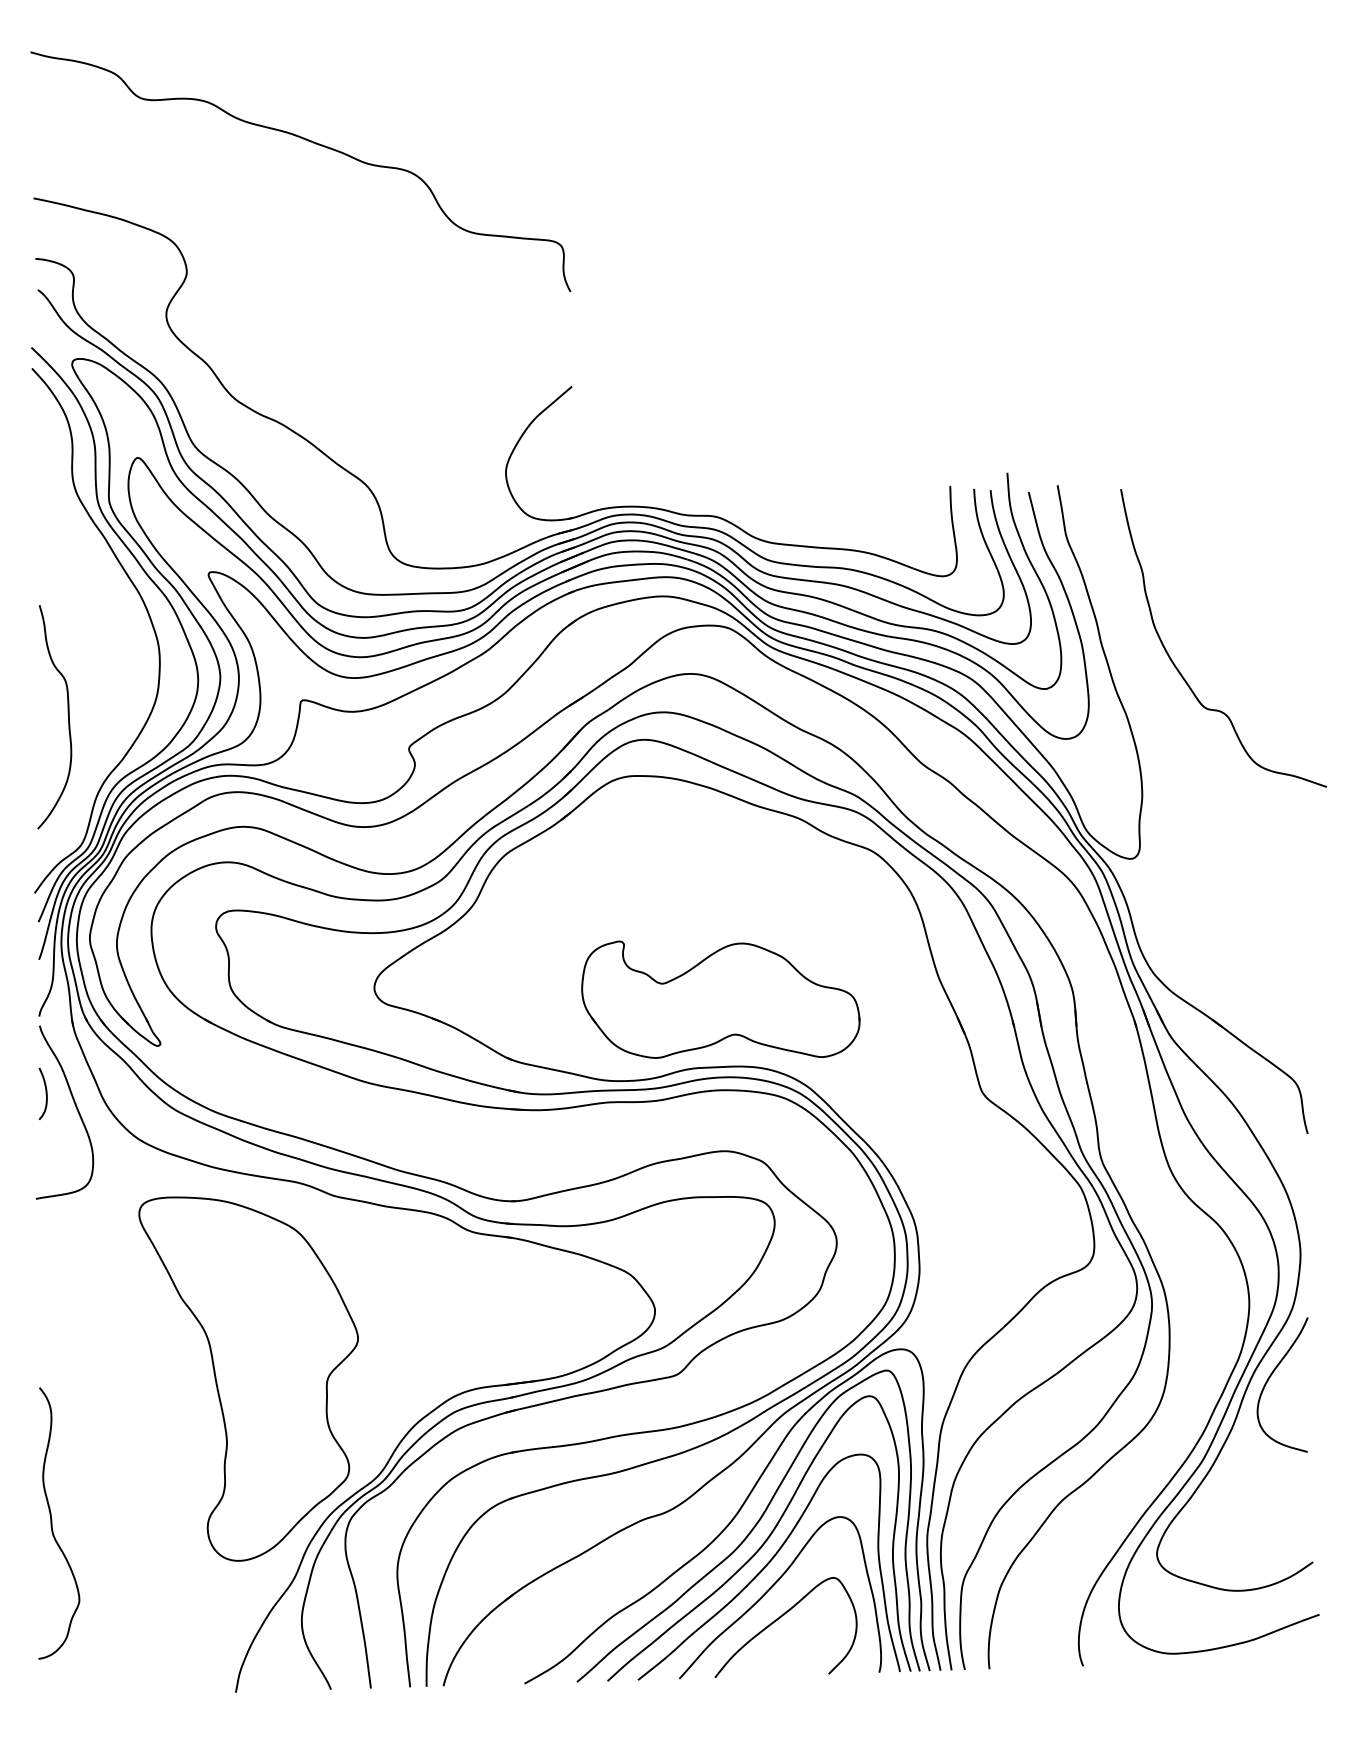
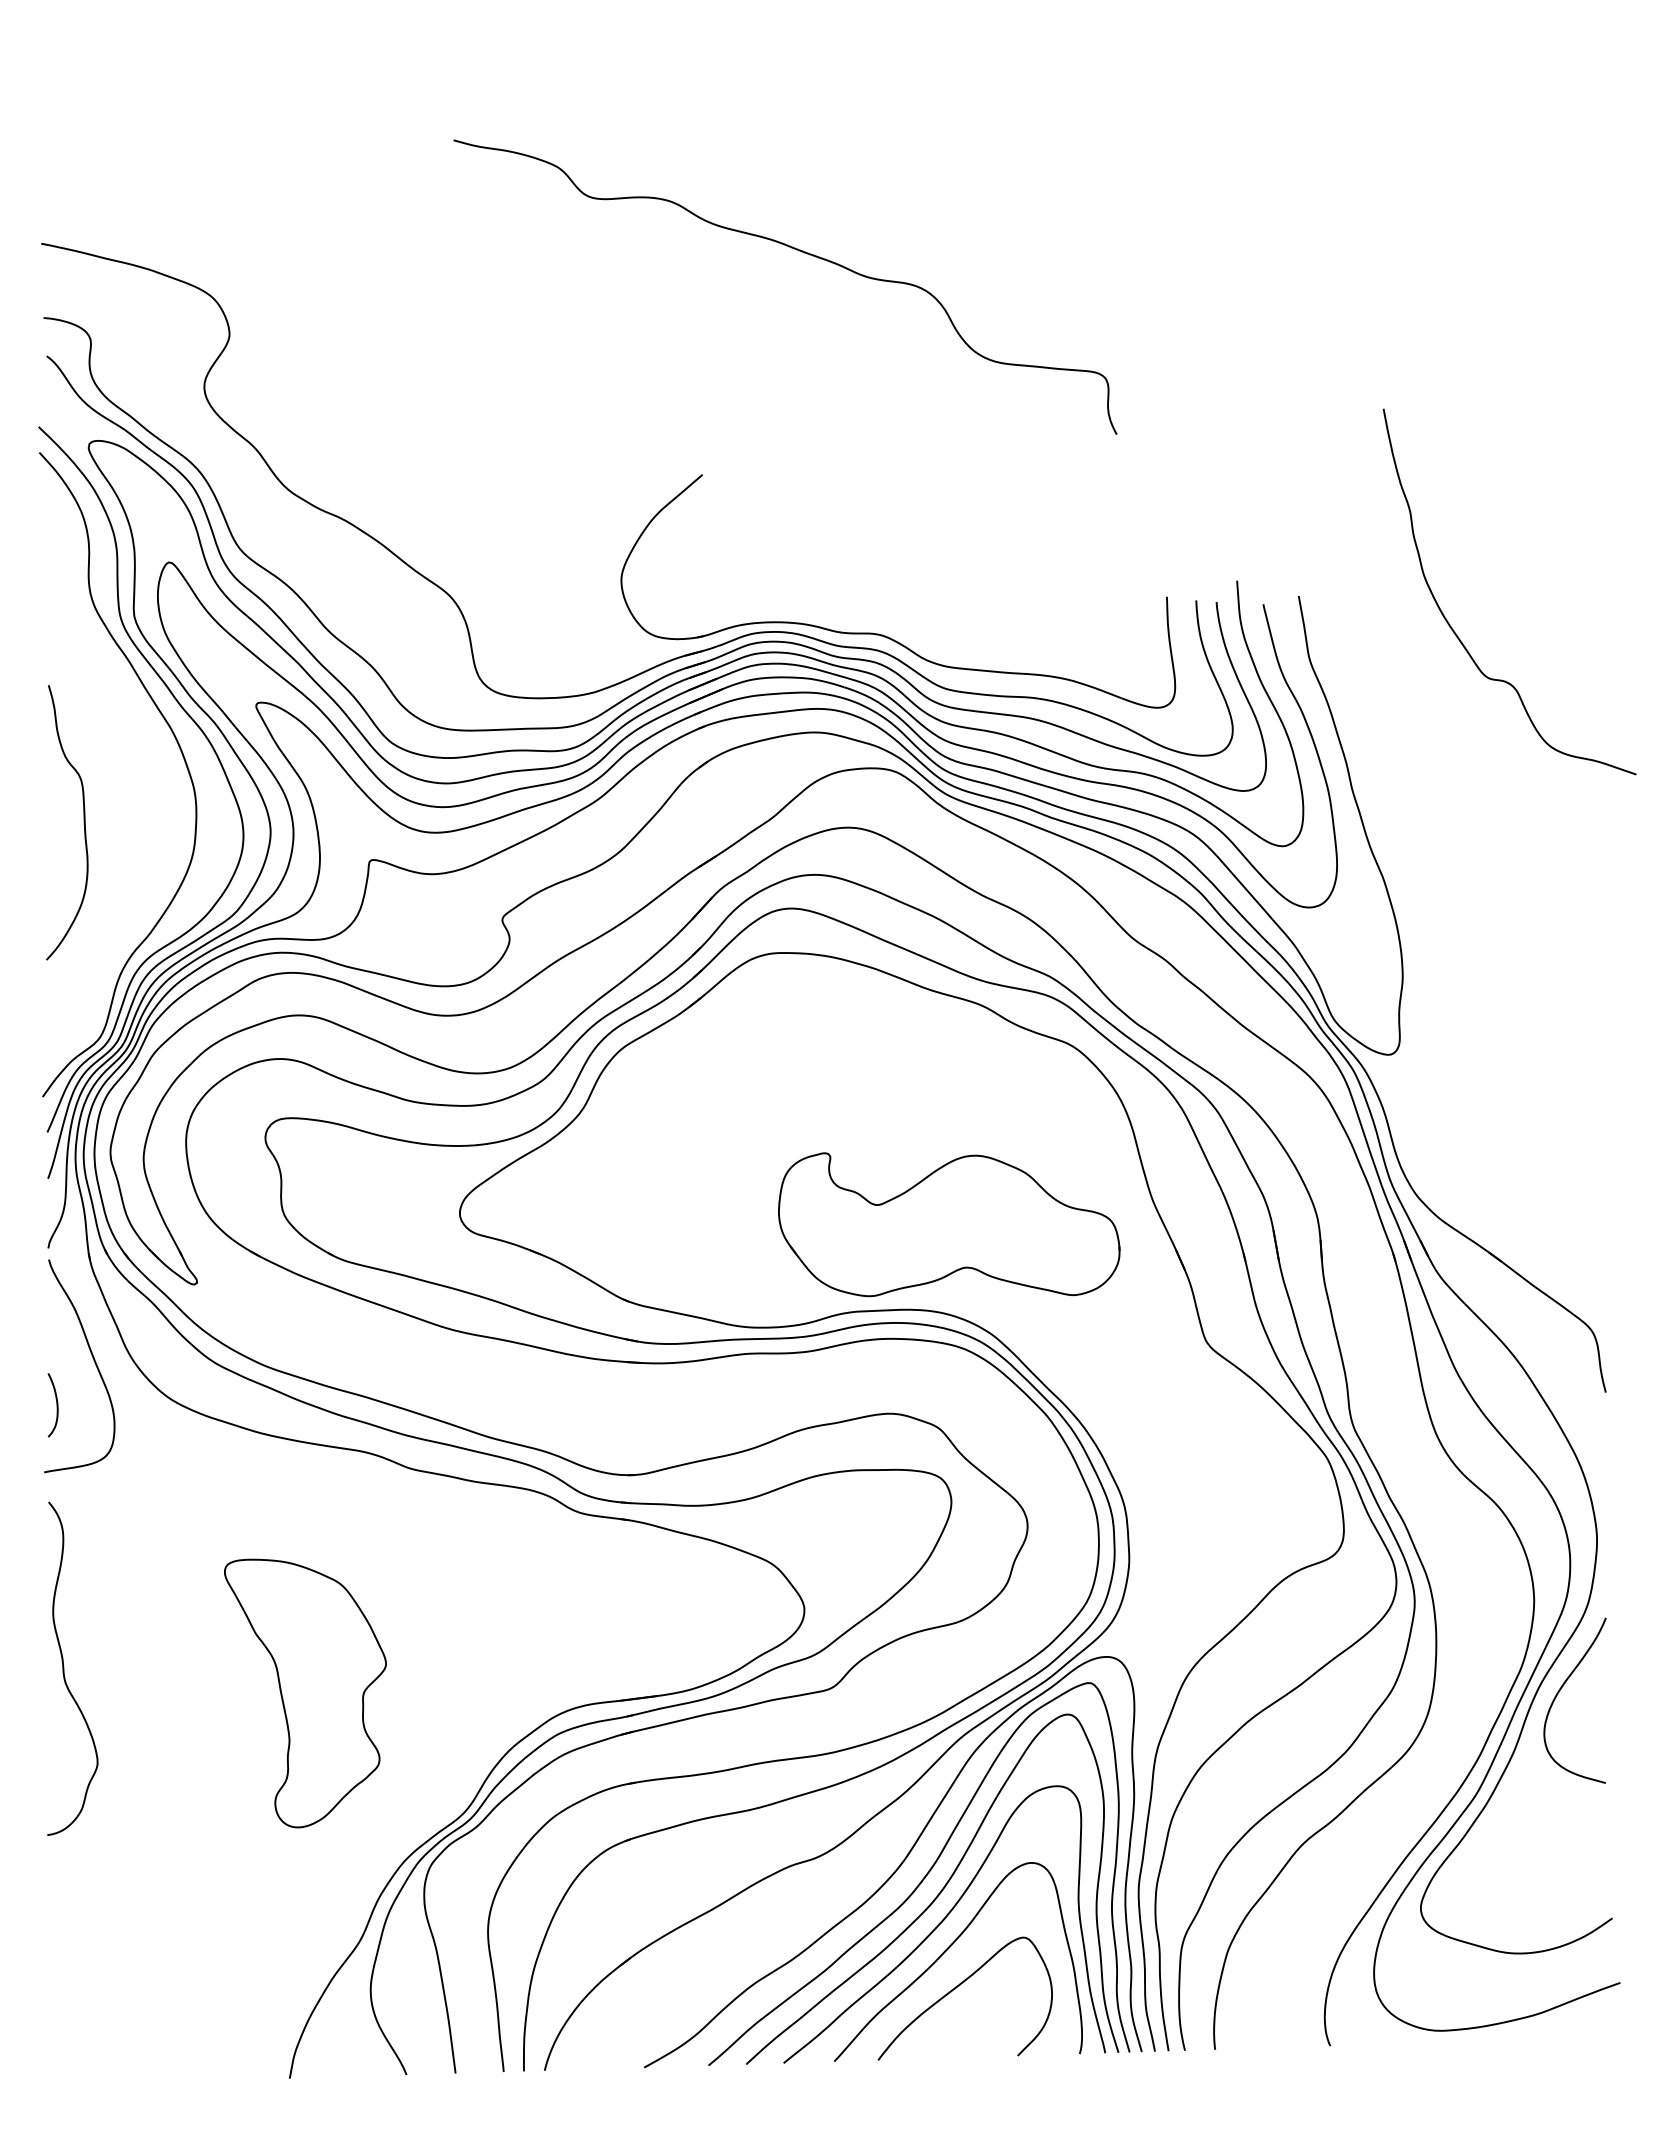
curve: (313, 143) -> (801, 252), moved
curve: (1177, 667) -> (1452, 627), moved
curve: (67, 716) -> (83, 822), moved
part: (721, 999) -> (949, 1224), moved
curve: (45, 1094) -> (56, 1405), moved
part: (248, 1379) -> (305, 1693), size x0.6
curve: (52, 1523) -> (64, 1668), moved

